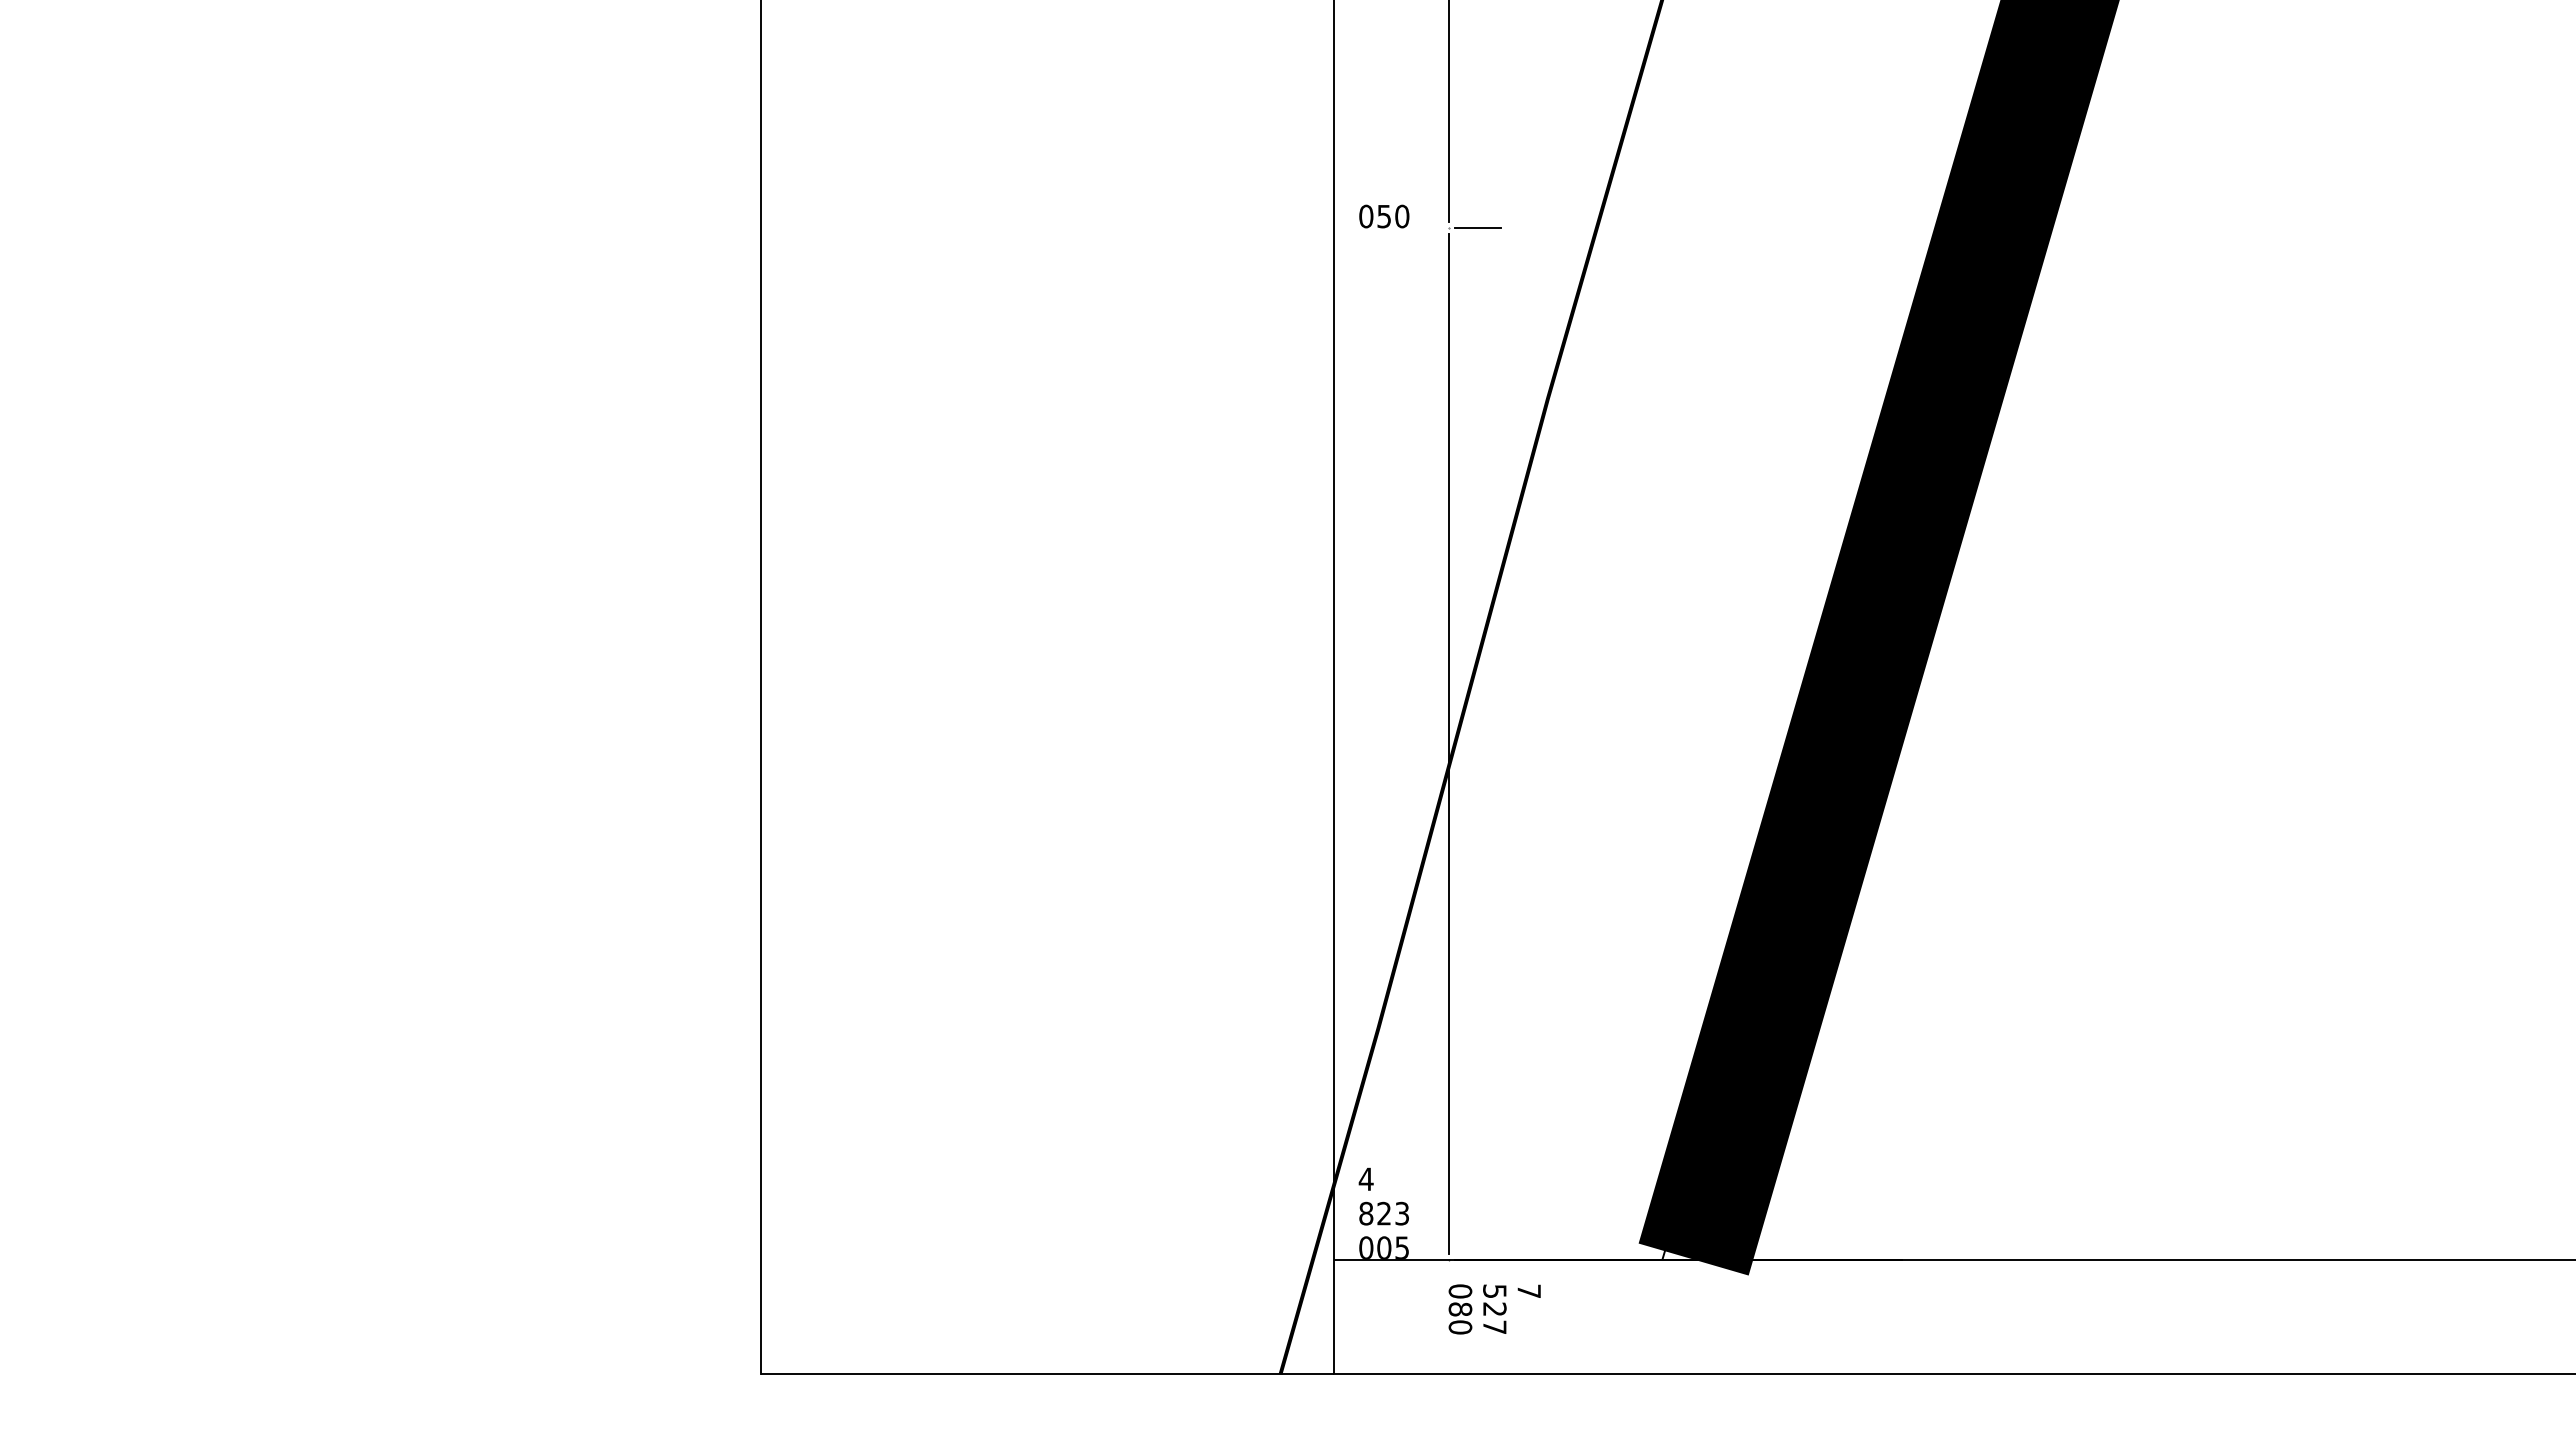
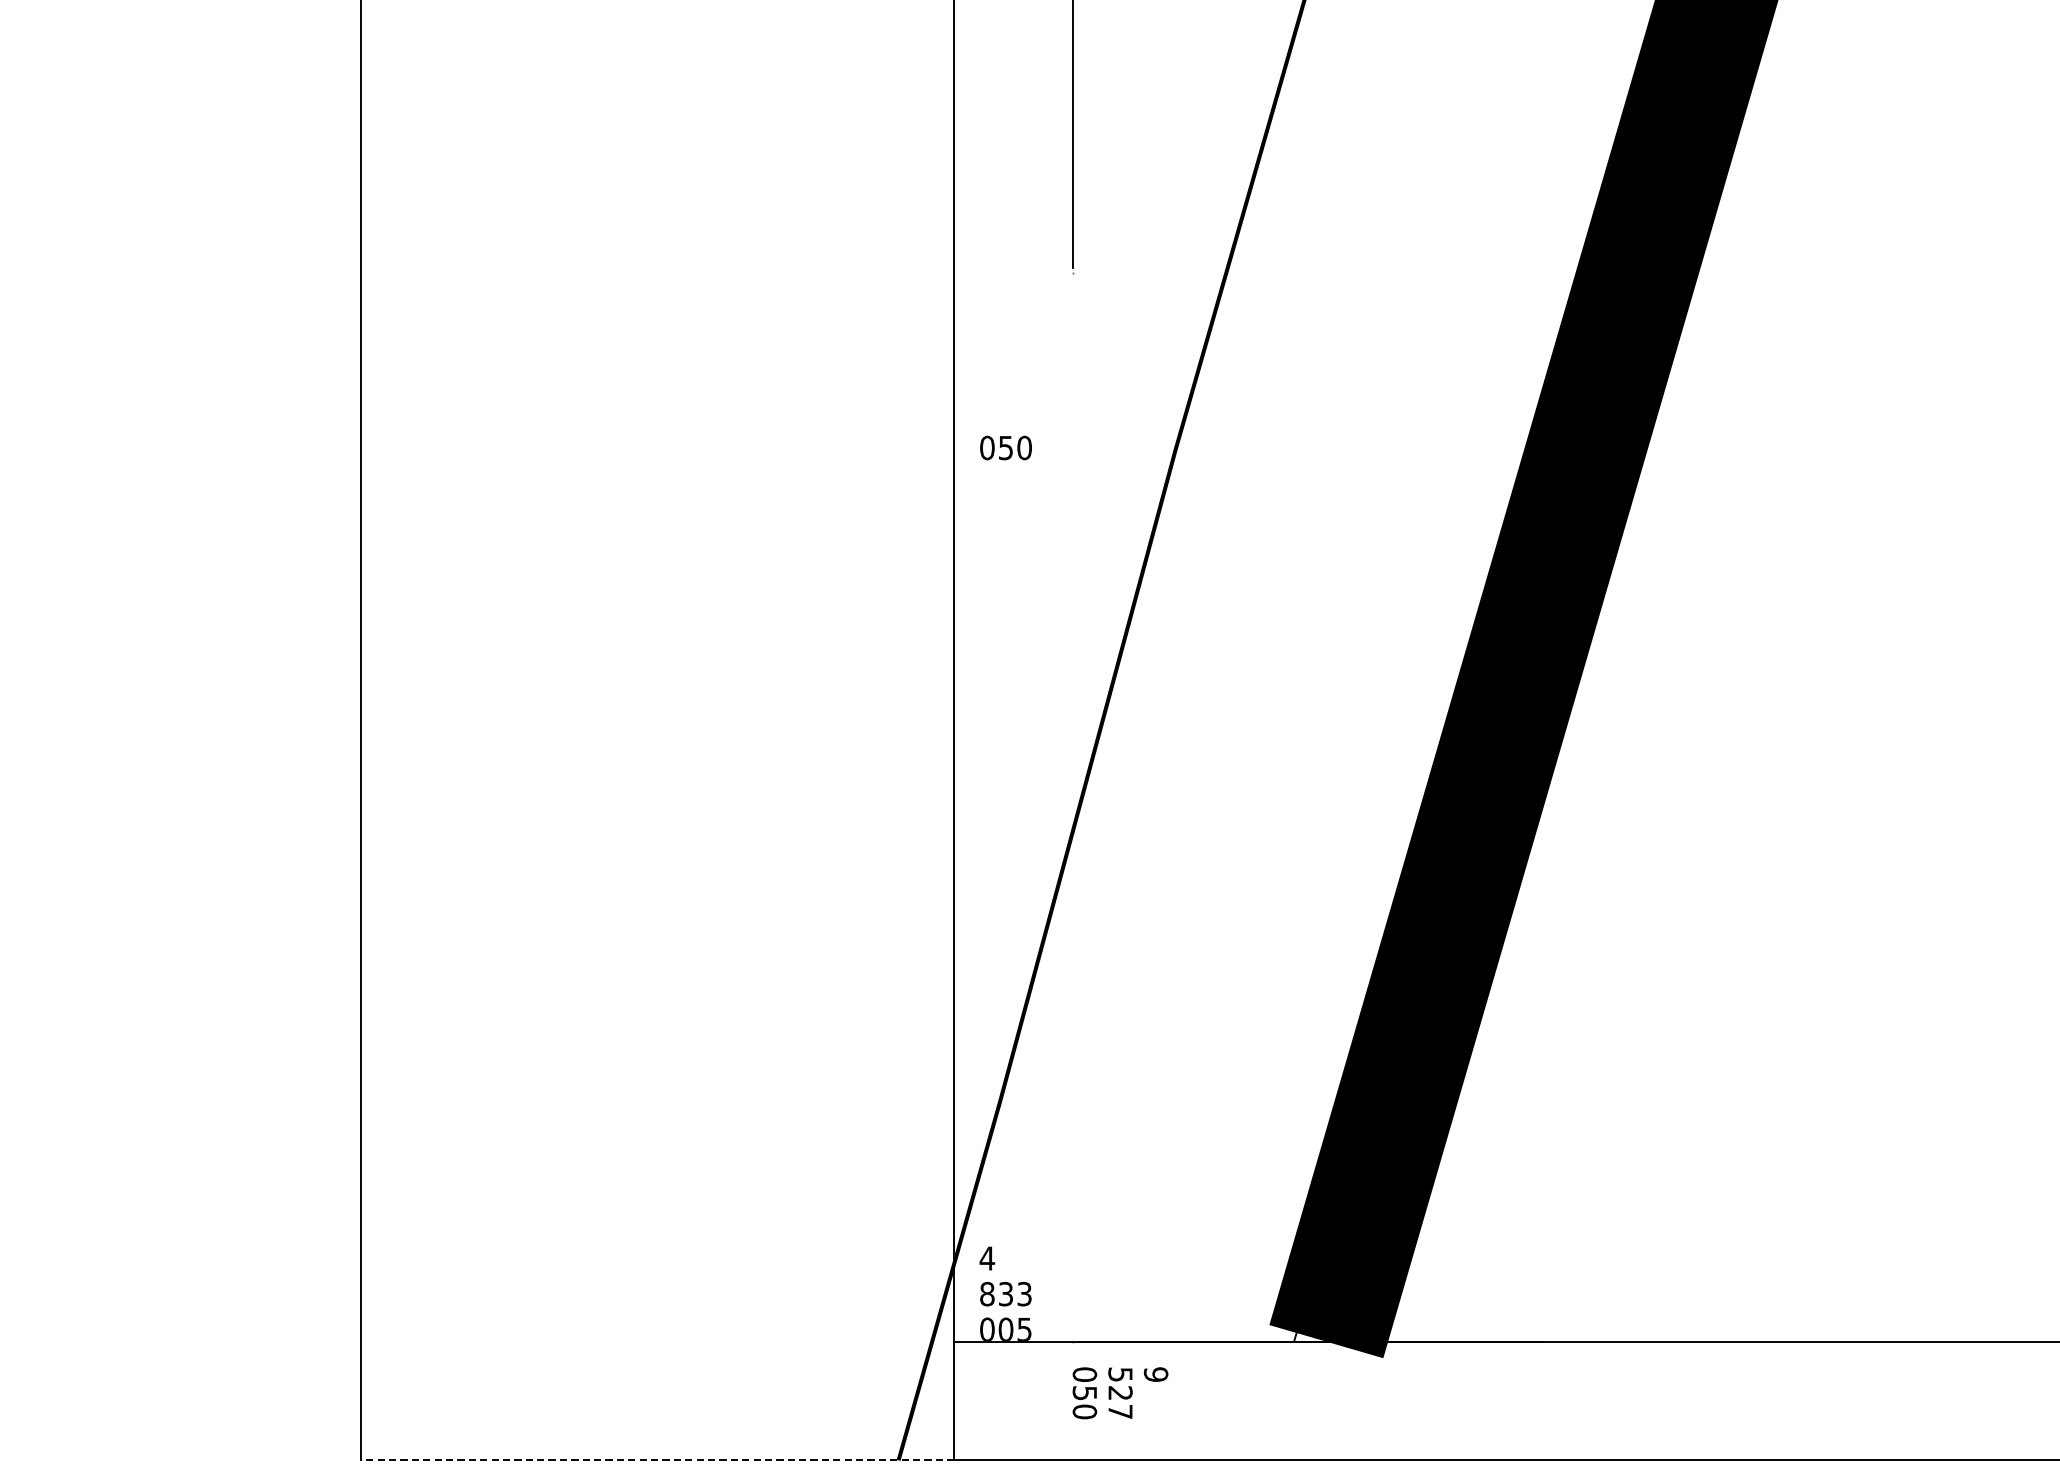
text: (1384, 216) -> (1006, 447), moved
line: (1477, 228) -> (1102, 273), removed
line: (1449, 743) -> (1073, 807), removed
text: (1383, 1213) -> (1005, 1293), 823 -> 833
text: (1529, 1291) -> (1156, 1374), 7 -> 9
text: (1460, 1309) -> (1084, 1393), 080 -> 050
line: (1047, 1374) -> (657, 1460), solid -> dashed

